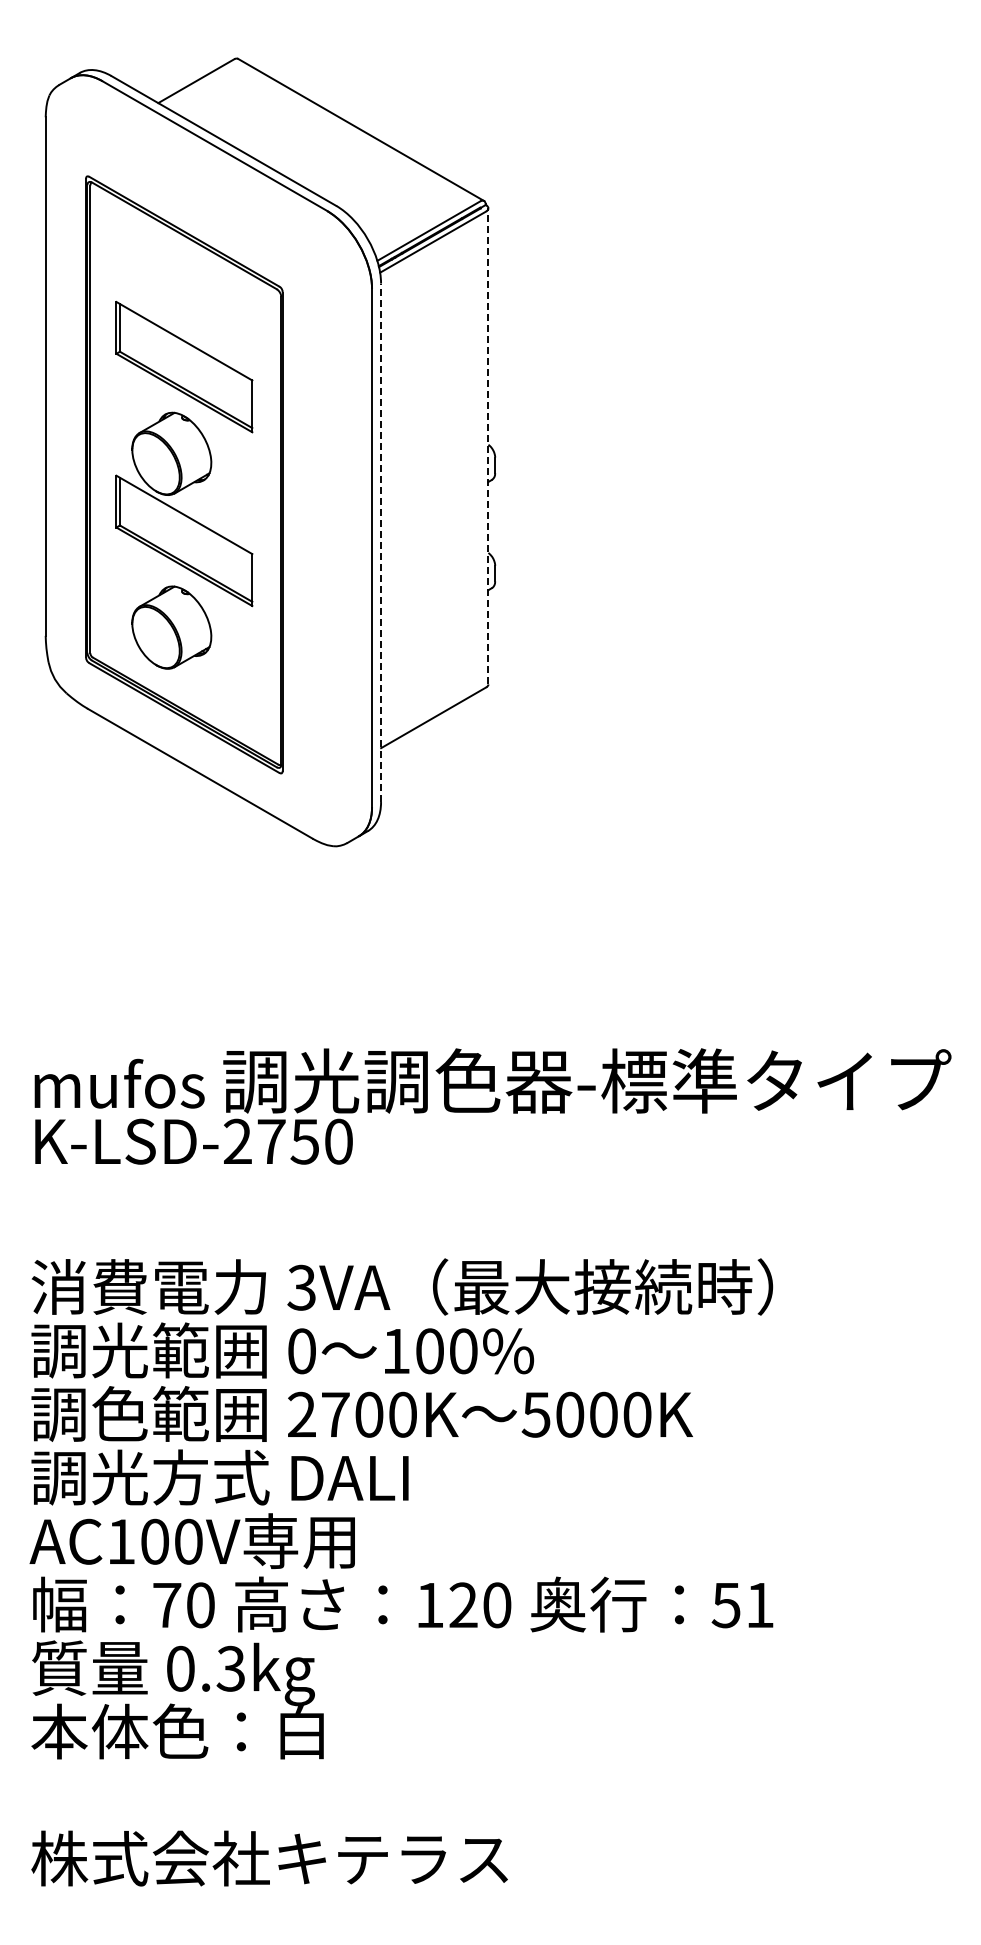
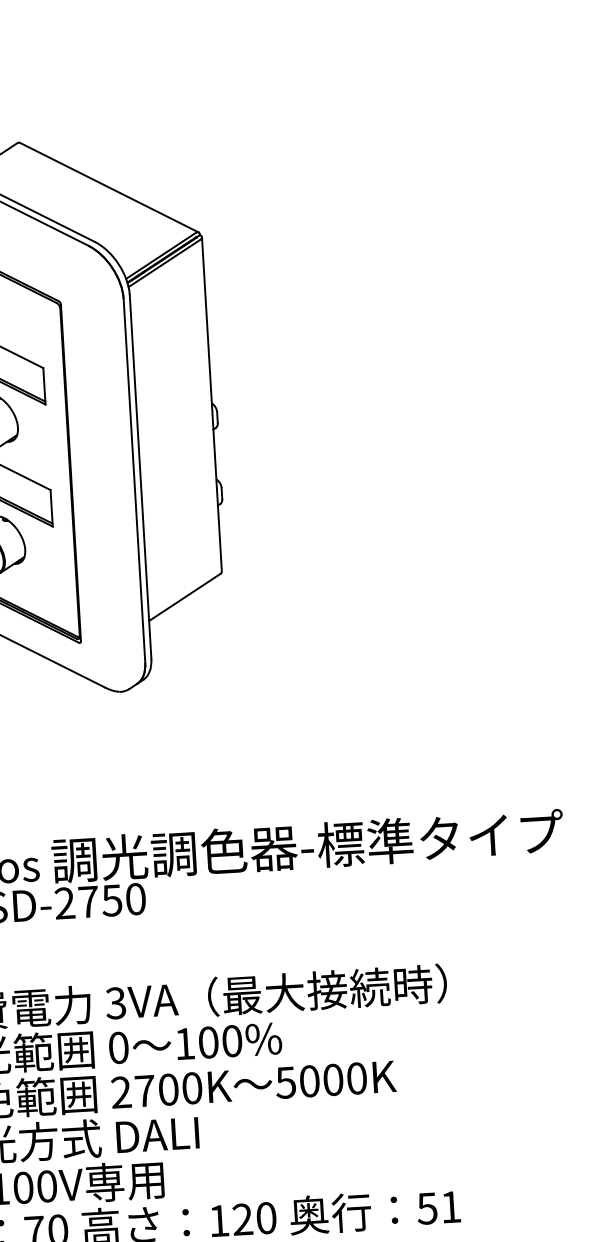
line: (488, 445) -> (211, 403), dashed -> solid
line: (381, 542) -> (140, 476), dashed -> solid

